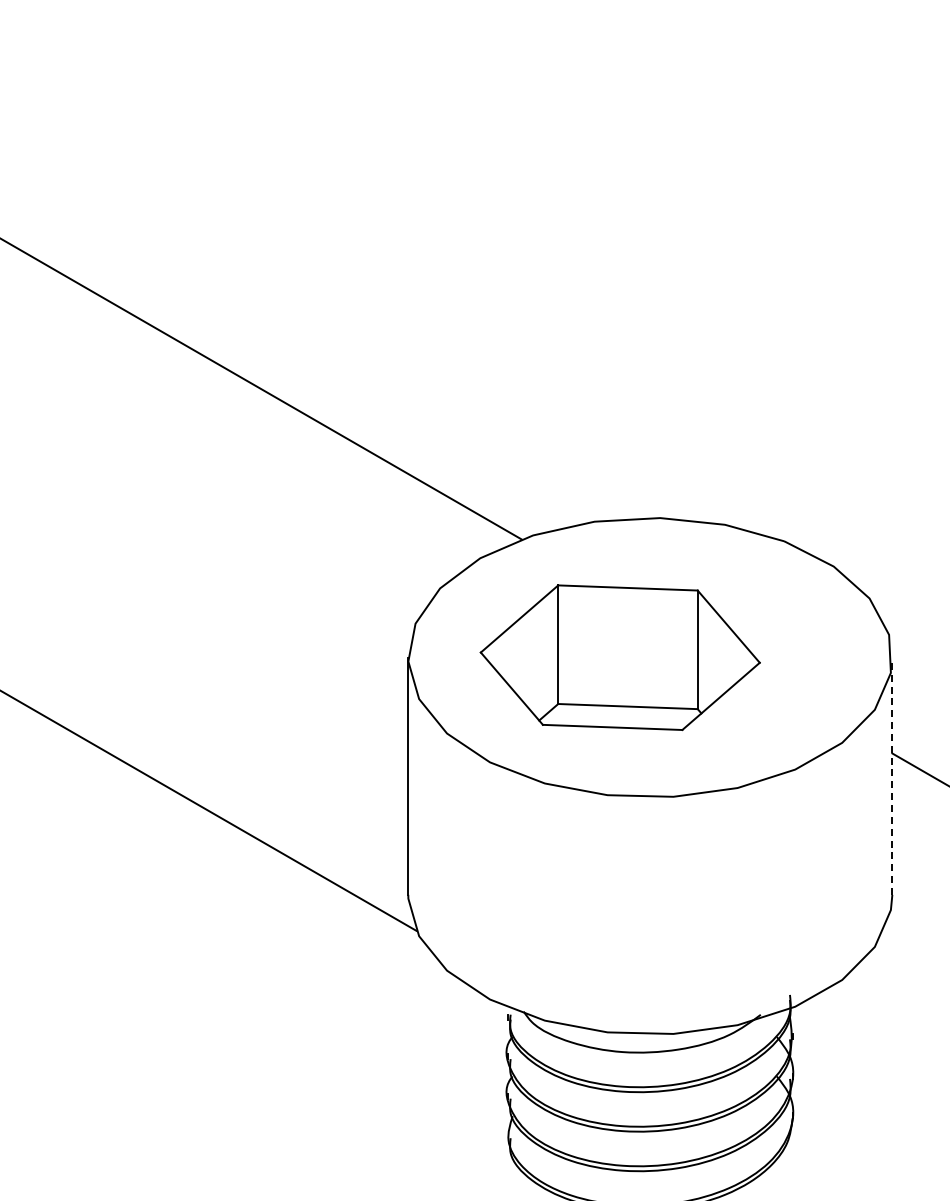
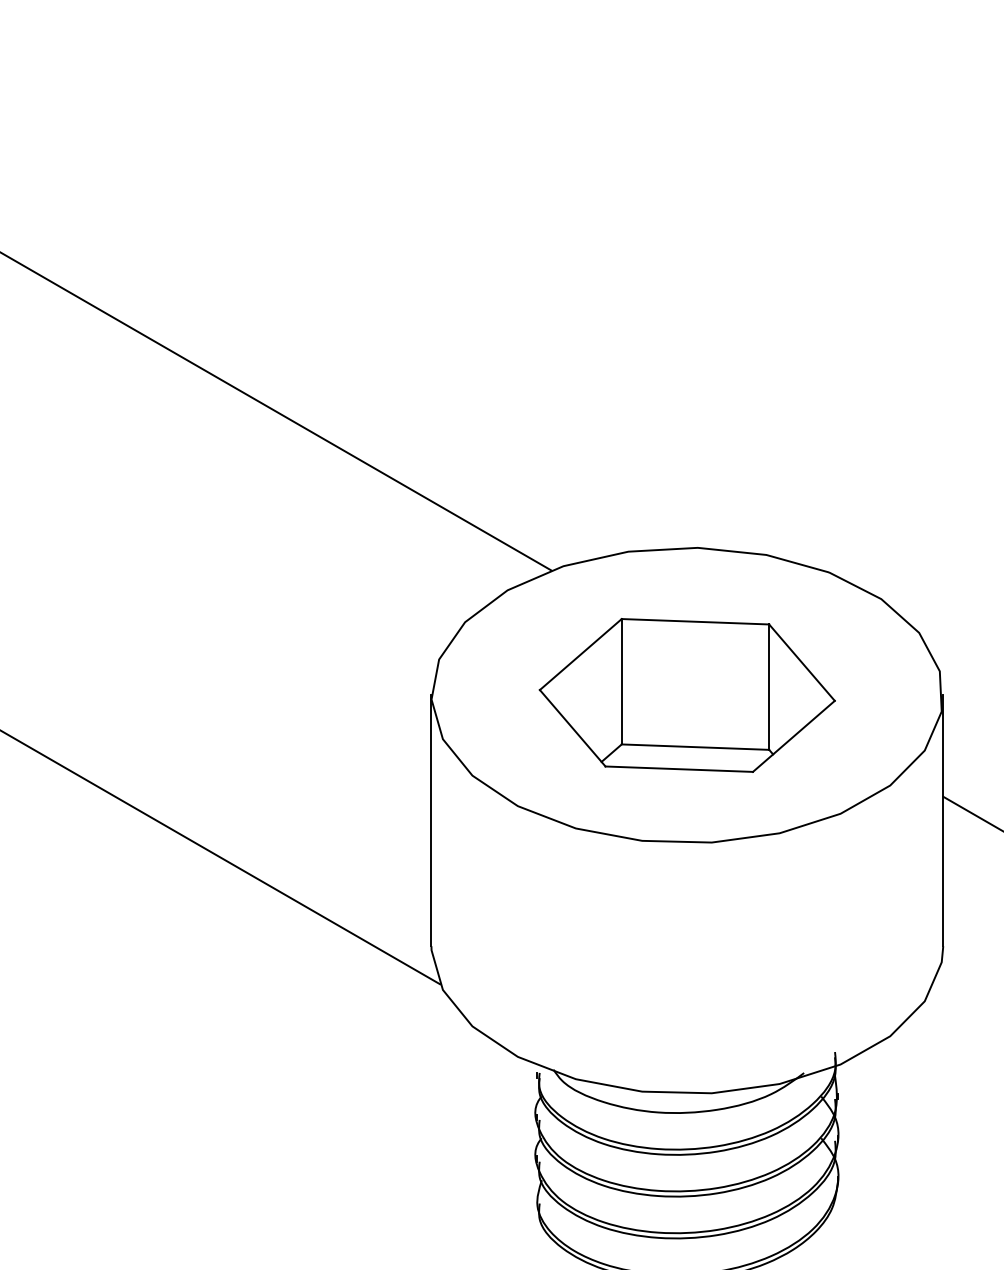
part: (619, 657) -> (686, 695), moved
line: (892, 776) -> (943, 821), dashed -> solid

